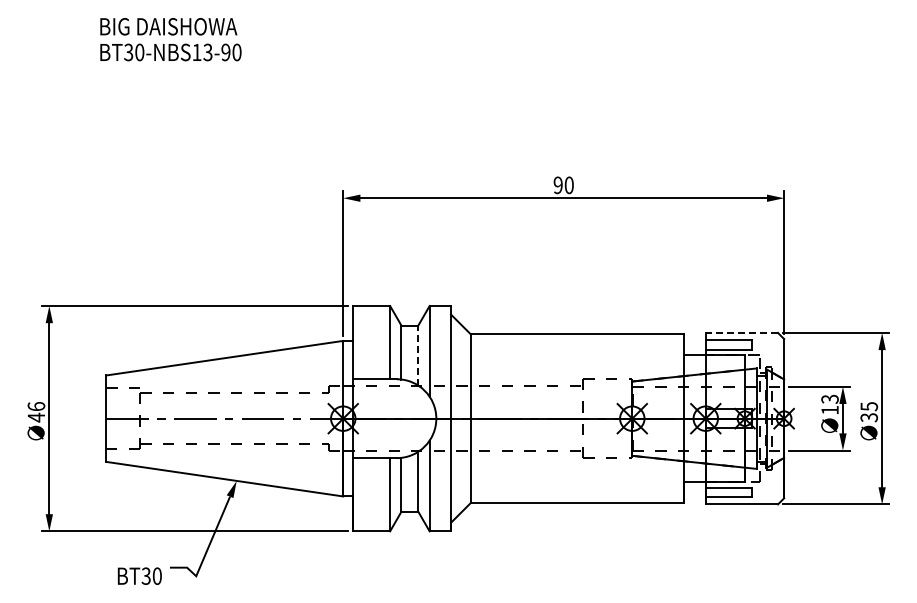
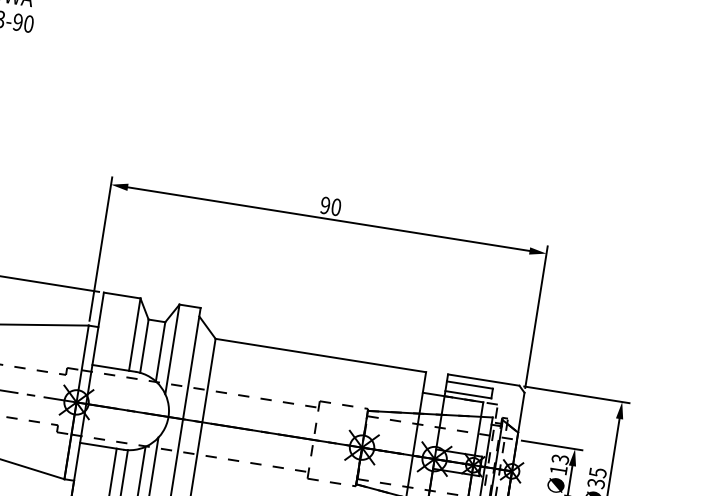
line: (741, 332) -> (483, 379), dashed -> solid
line: (418, 355) -> (160, 351), dashed -> solid

